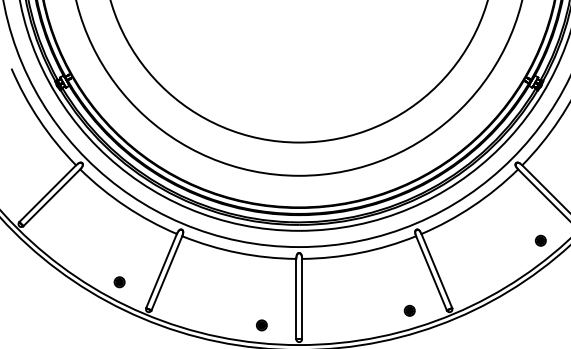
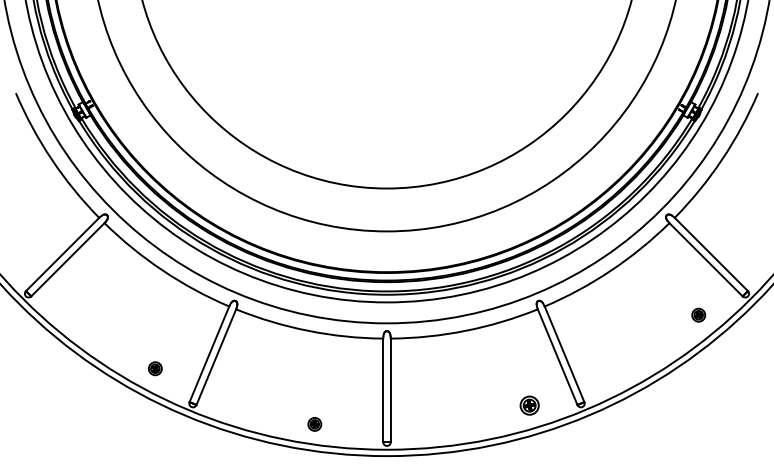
part: (409, 310) -> (529, 405), size x1.4
part: (261, 325) -> (314, 424), moved

